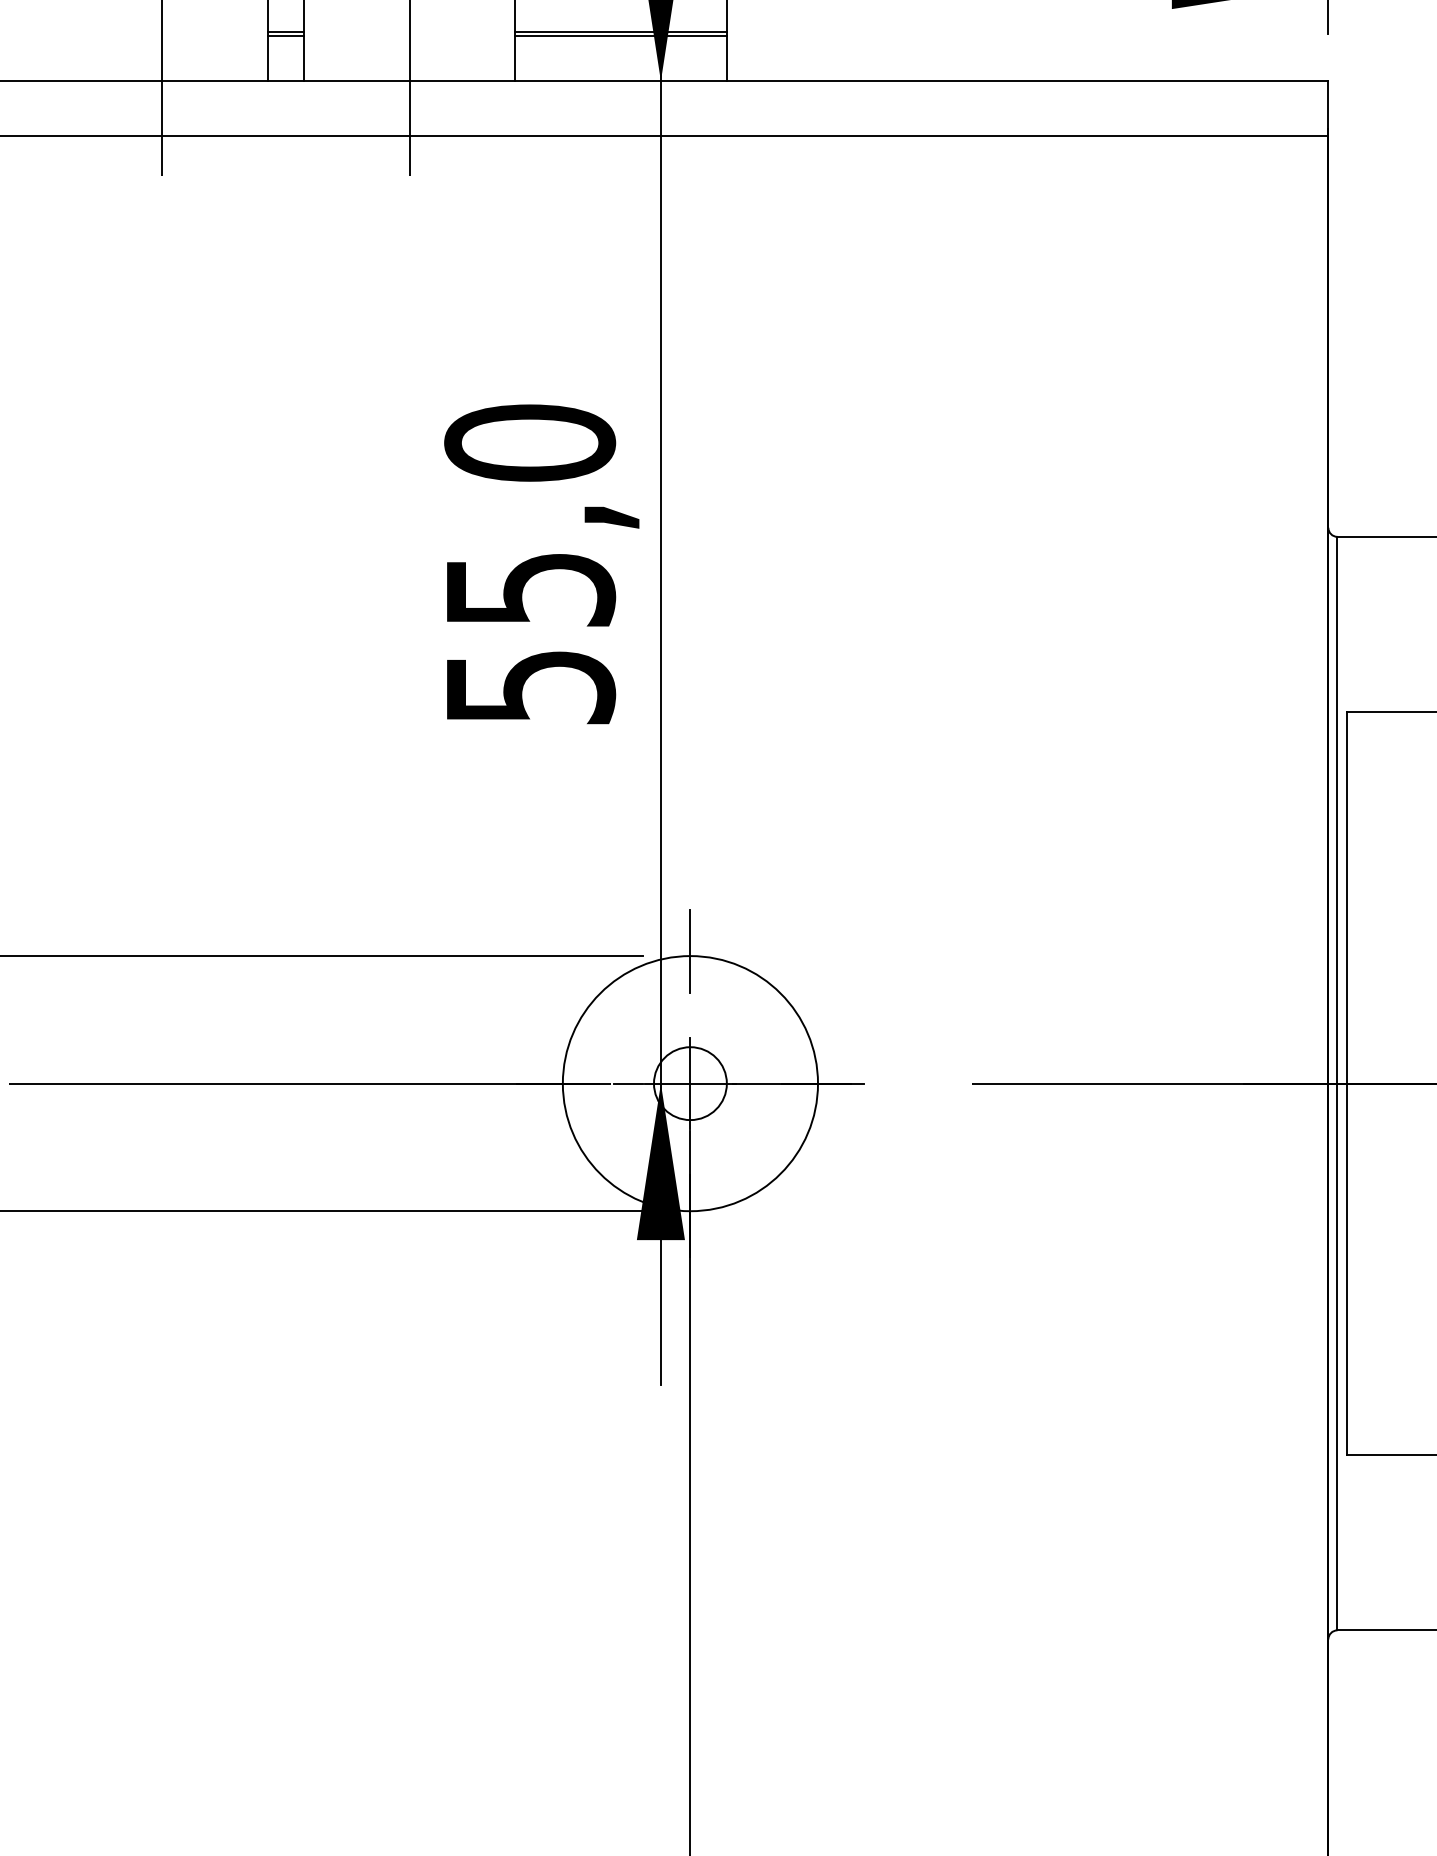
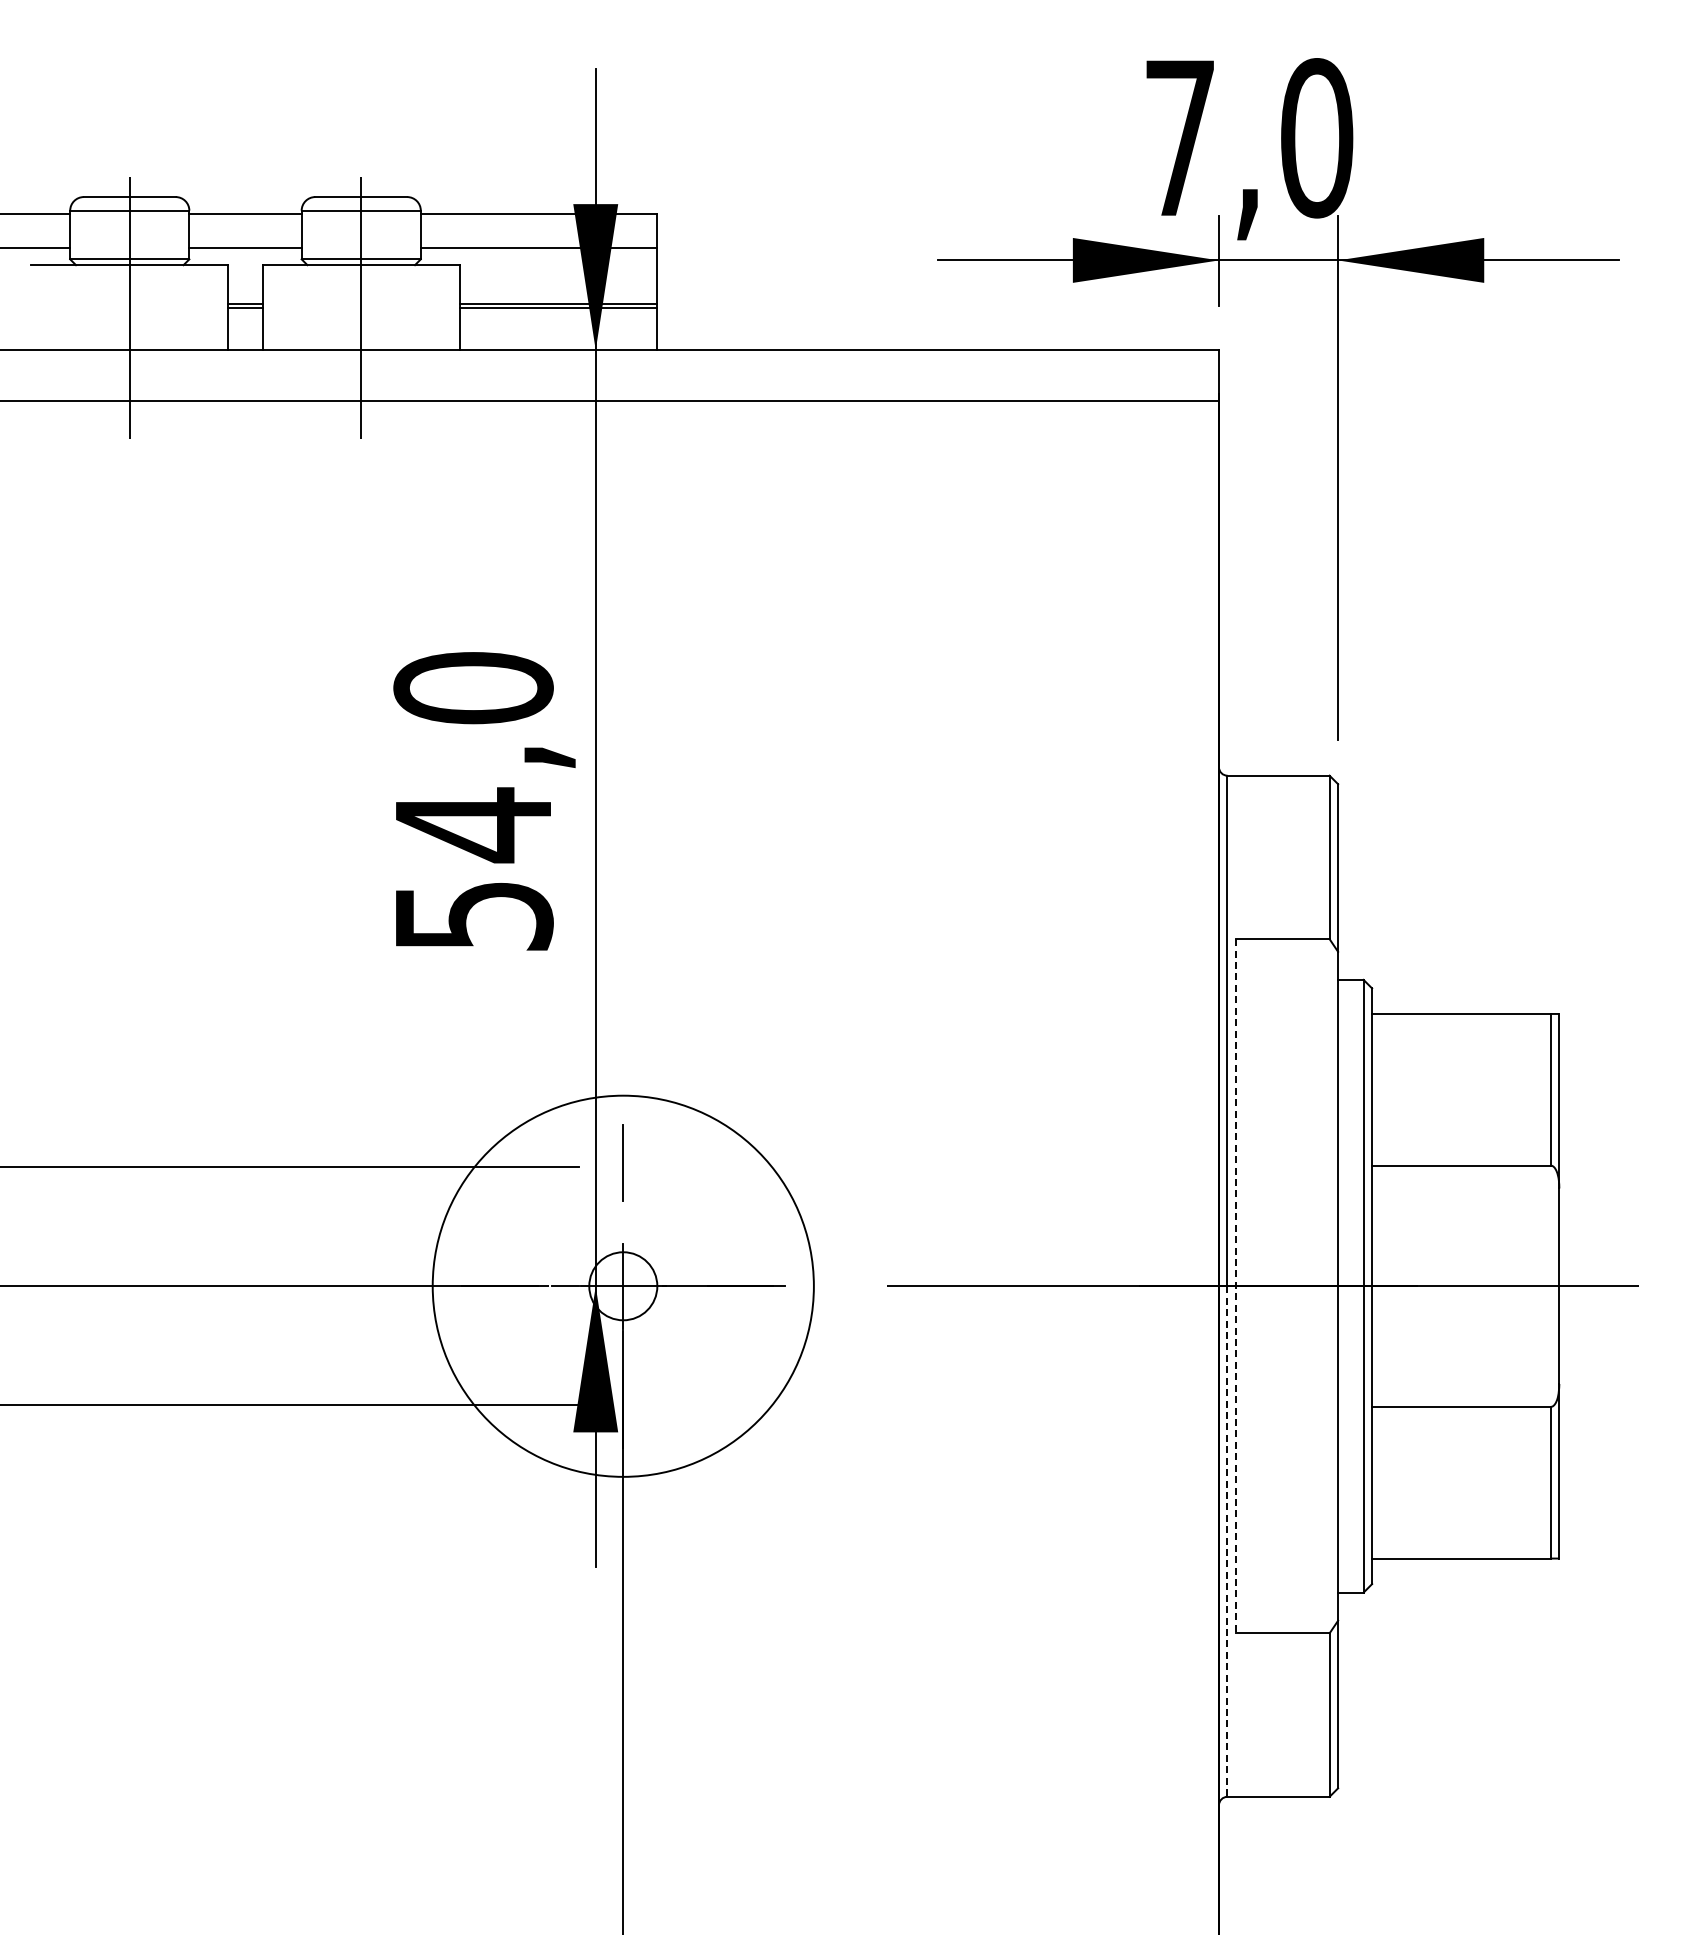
text: (531, 590) -> (474, 825), 55,0 -> 54,0
circle: (690, 1083) -> (623, 1286), size x1.6
line: (1346, 1083) -> (1235, 1286), solid -> dashed
line: (1337, 1358) -> (1227, 1542), solid -> dashed

